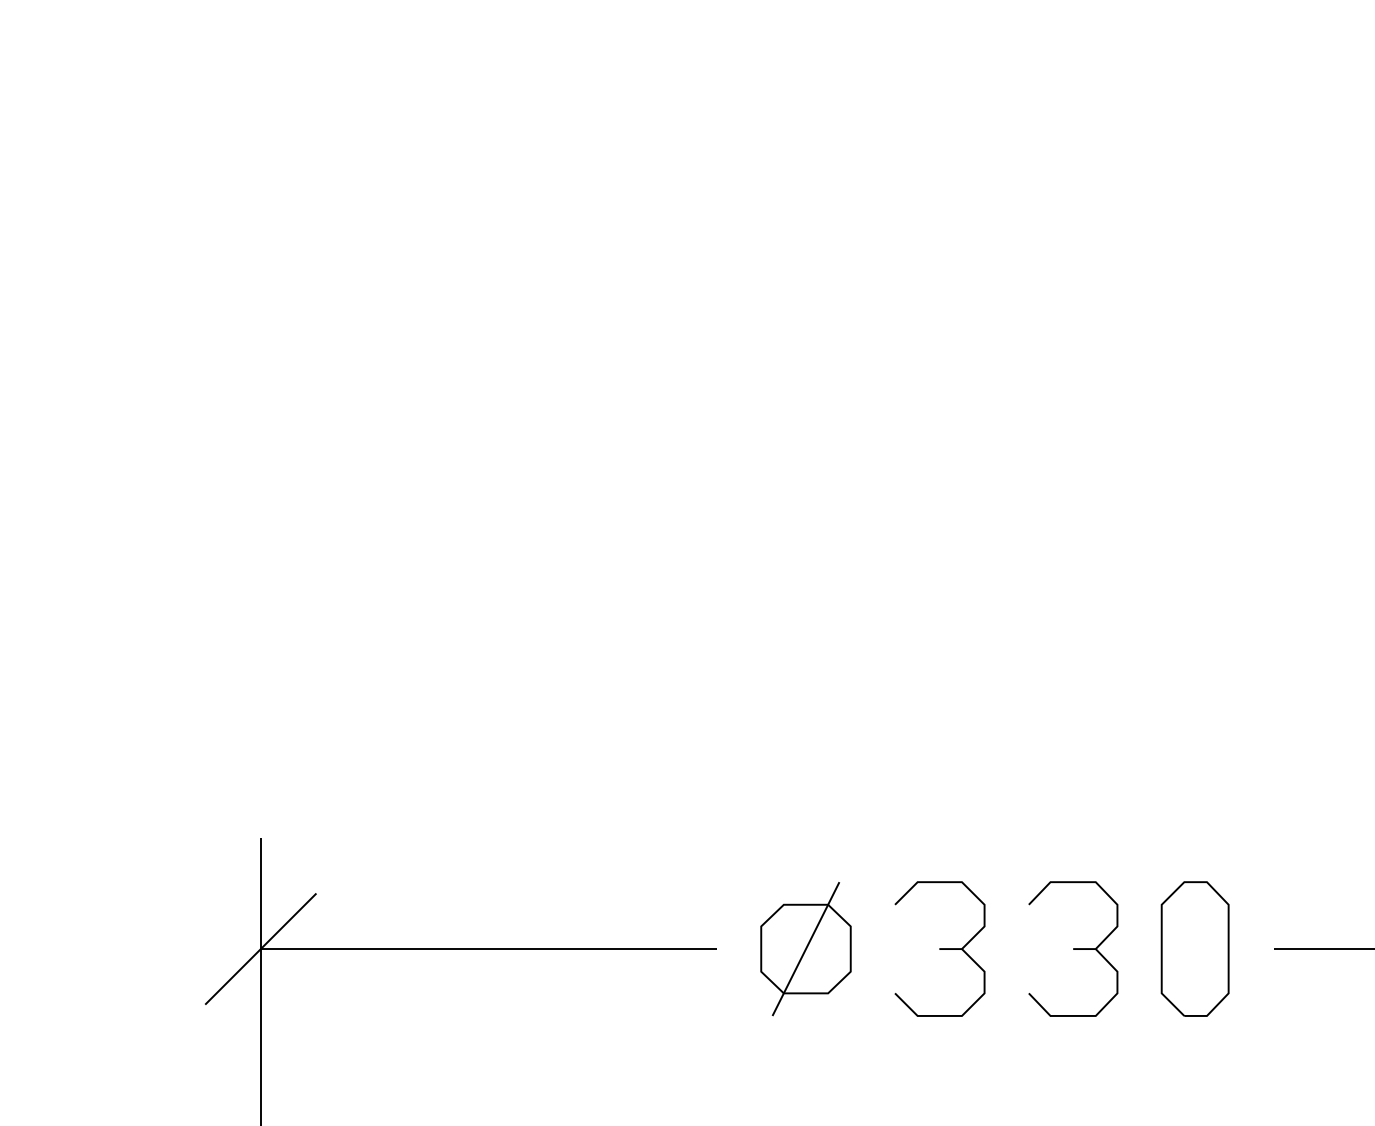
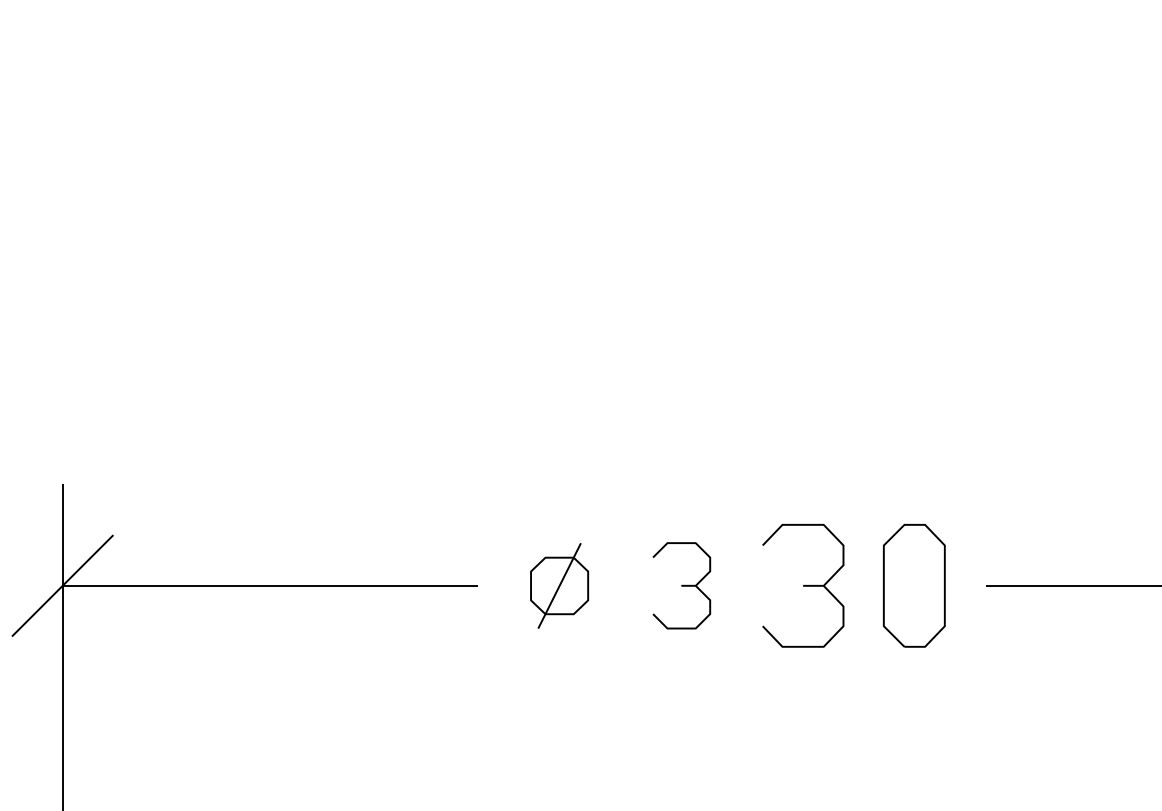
part: (939, 948) -> (681, 585), size x0.7
part: (805, 949) -> (559, 586), size x0.7

